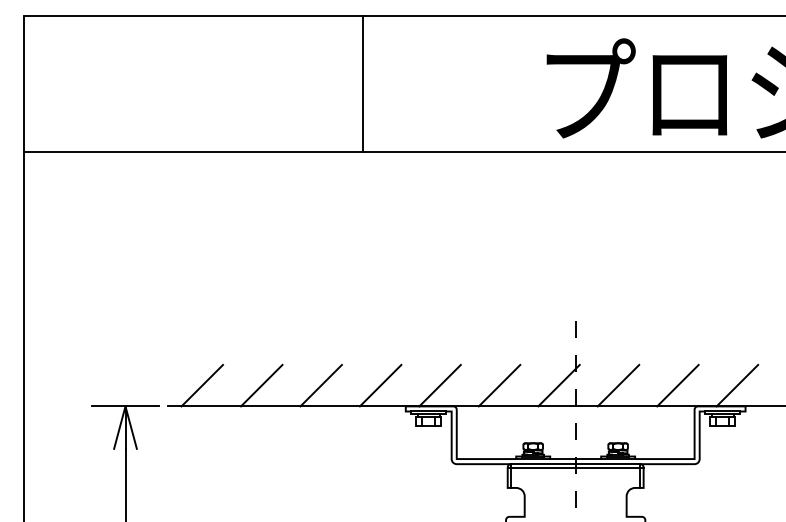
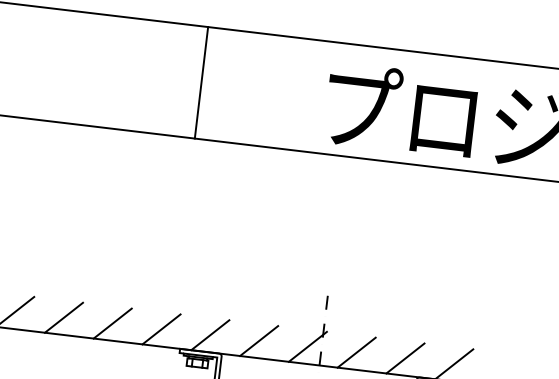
line: (363, 83) -> (201, 82), moved

